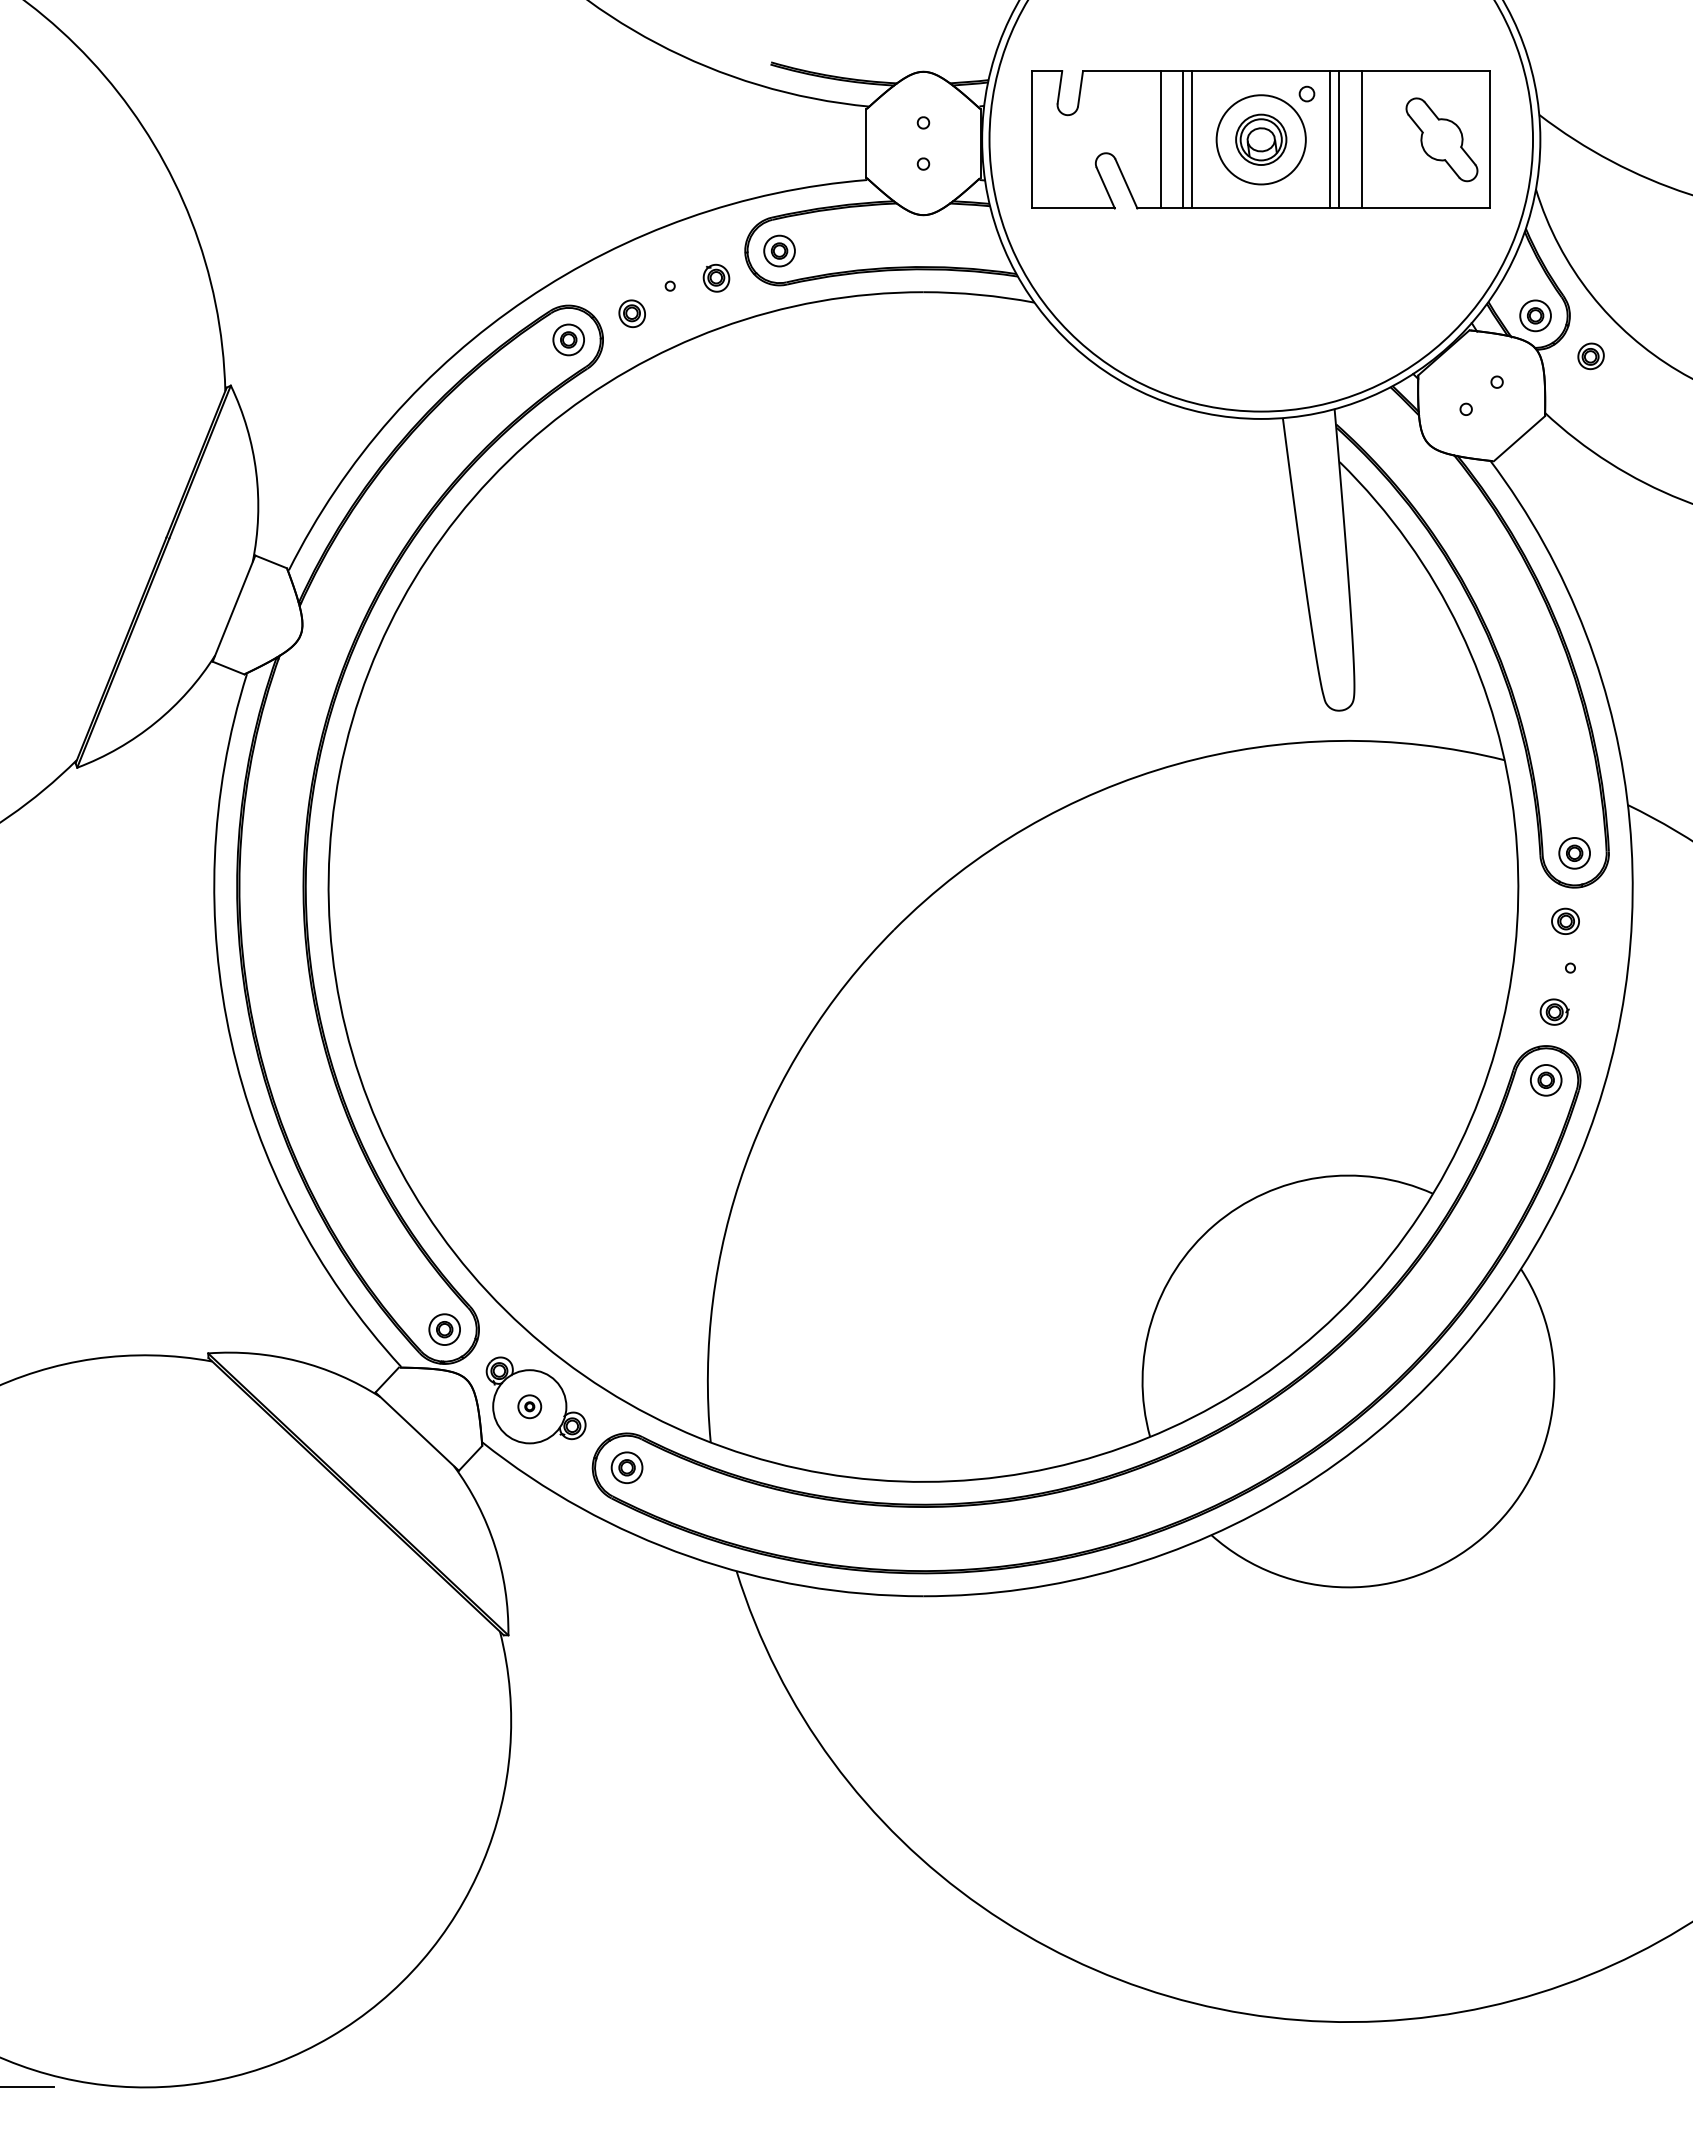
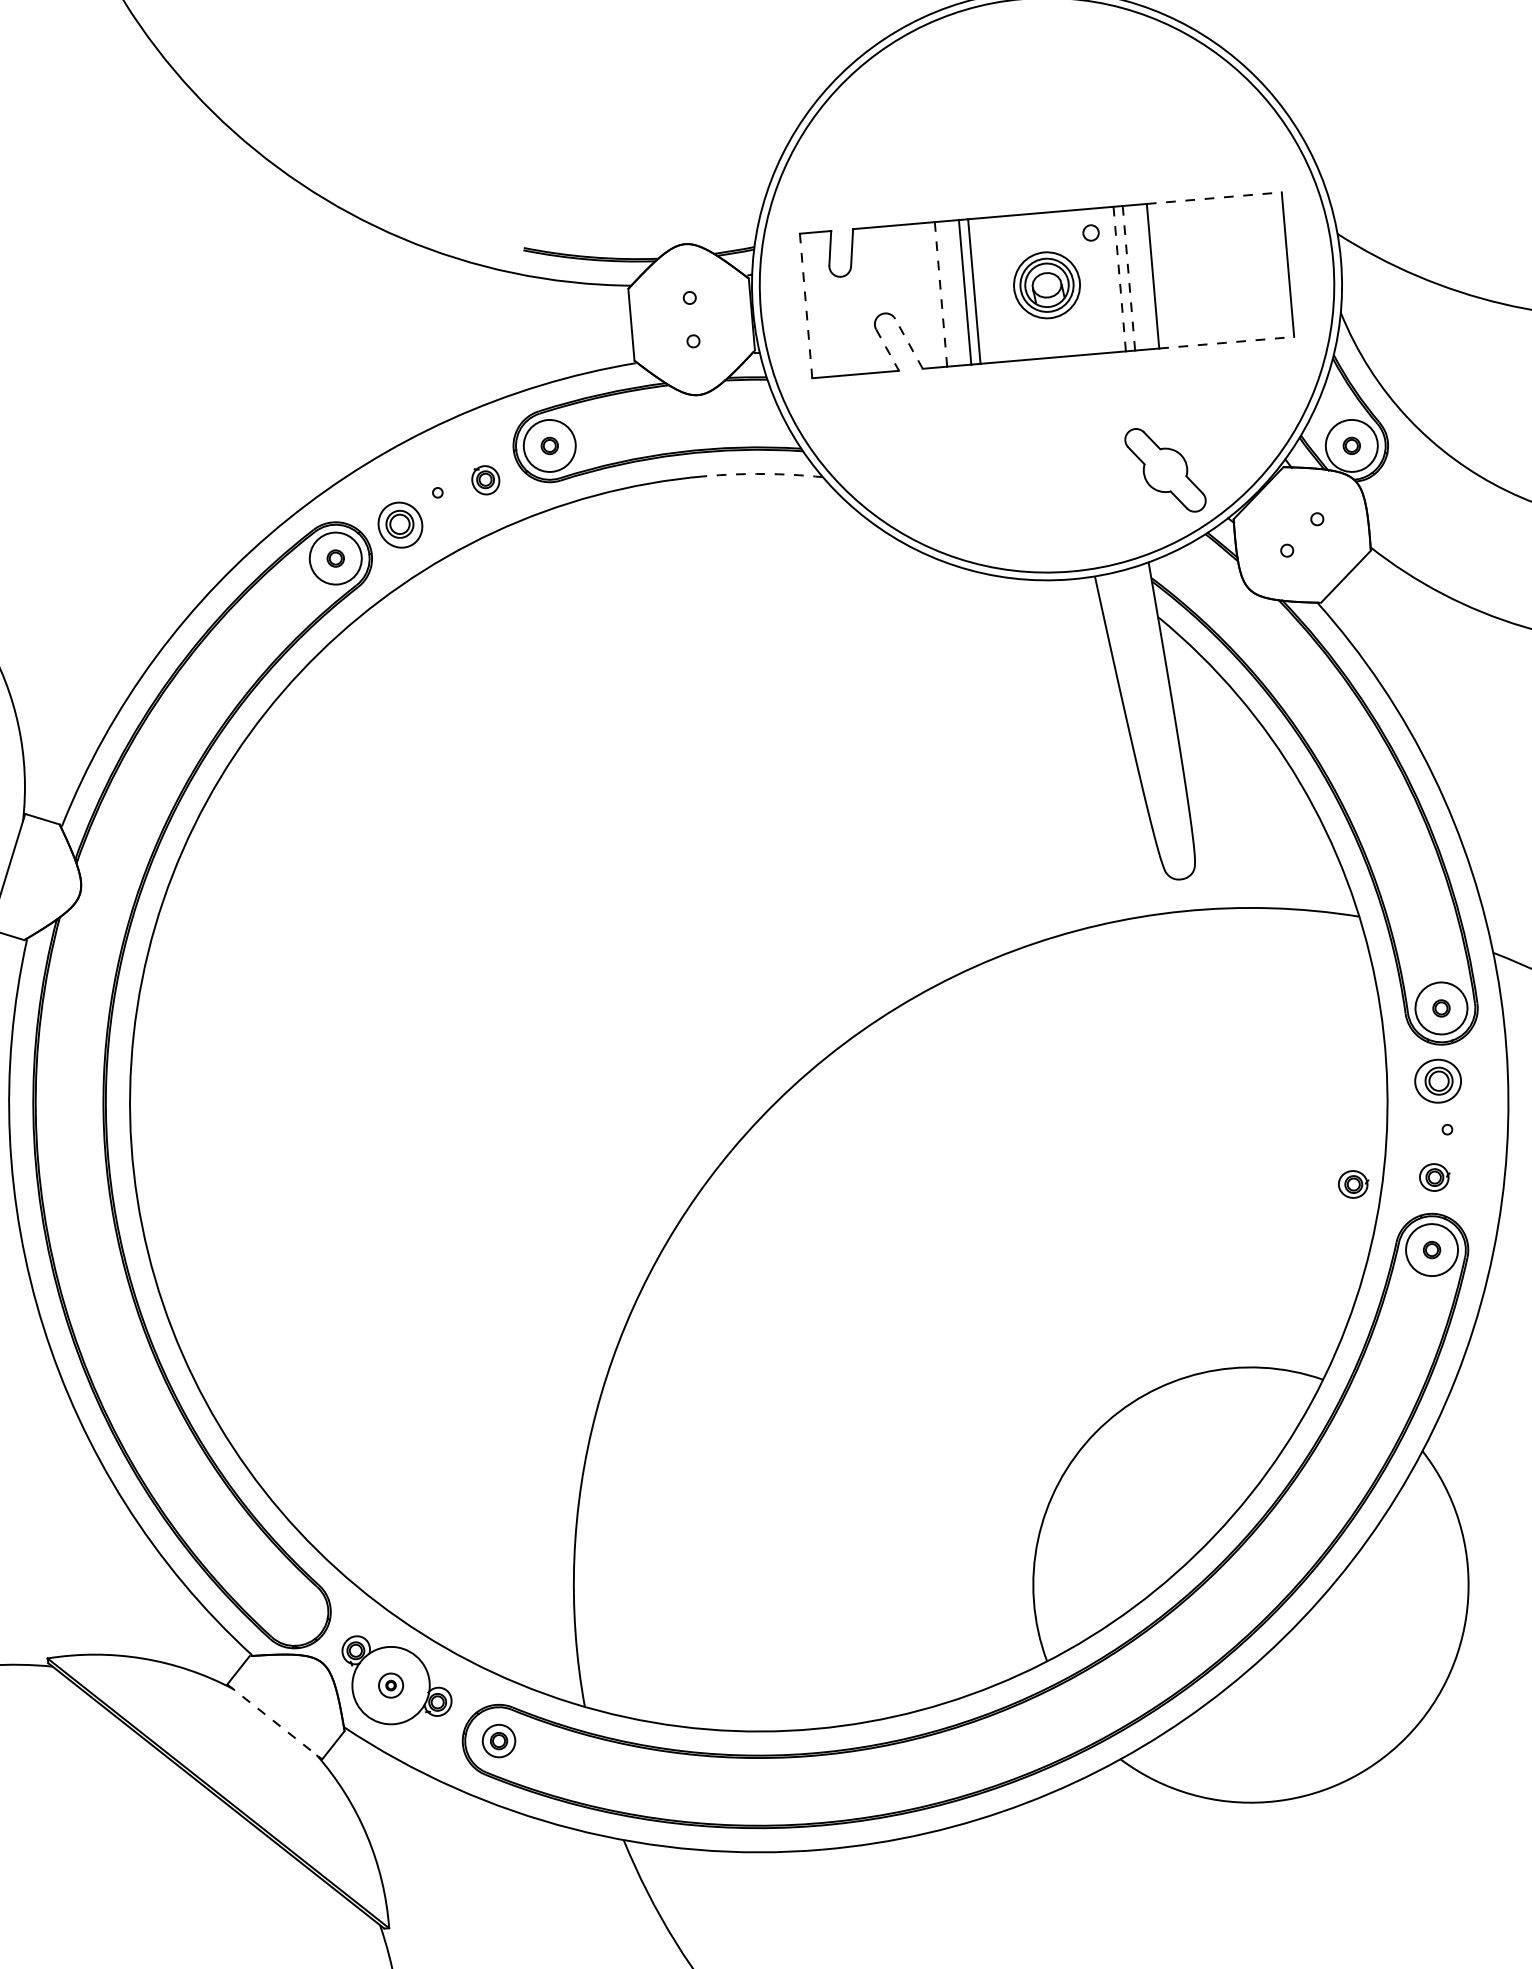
line: (1426, 71) -> (1214, 198), solid -> dashed
line: (1032, 139) -> (806, 305), solid -> dashed
line: (1160, 139) -> (940, 294), solid -> dashed
circle: (1260, 139) -> (1046, 285), size x0.7
line: (1330, 139) -> (1119, 278), solid -> dashed
line: (1339, 139) -> (1129, 277), solid -> dashed
part: (1441, 139) -> (1164, 470), moved
line: (1126, 183) -> (909, 343), solid -> dashed
line: (1105, 188) -> (887, 350), solid -> dashed
line: (1426, 208) -> (1227, 342), solid -> dashed
circle: (779, 250) -> (549, 445), size x1.6
arc: (979, 294) -> (764, 473), solid -> dashed
part: (631, 313) -> (399, 525), size x1.6
circle: (1535, 315) -> (1351, 445), size x1.6
circle: (568, 339) -> (335, 558), size x1.6
part: (1590, 356) -> (1413, 483), removed
circle: (1574, 852) -> (1441, 1007), size x1.6
part: (1565, 920) -> (1437, 1079), size x1.6
part: (1477, 1011) -> (1353, 1183), added
circle: (1545, 1079) -> (1431, 1249), size x1.6
part: (444, 1329) -> (294, 1611), removed
line: (417, 1431) -> (275, 1721), solid -> dashed

